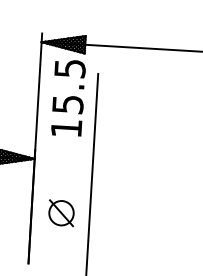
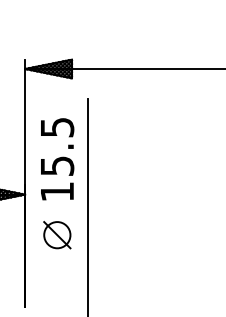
text: (68, 98) -> (57, 159), moved
part: (61, 213) -> (57, 235), moved

